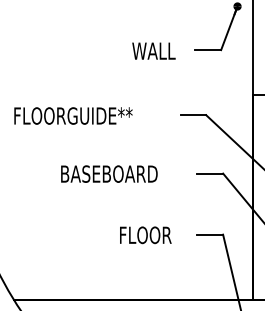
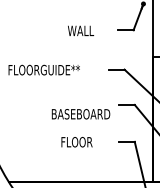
text: (154, 50) -> (81, 30), moved
text: (108, 174) -> (80, 114), moved
text: (144, 235) -> (76, 142), moved

